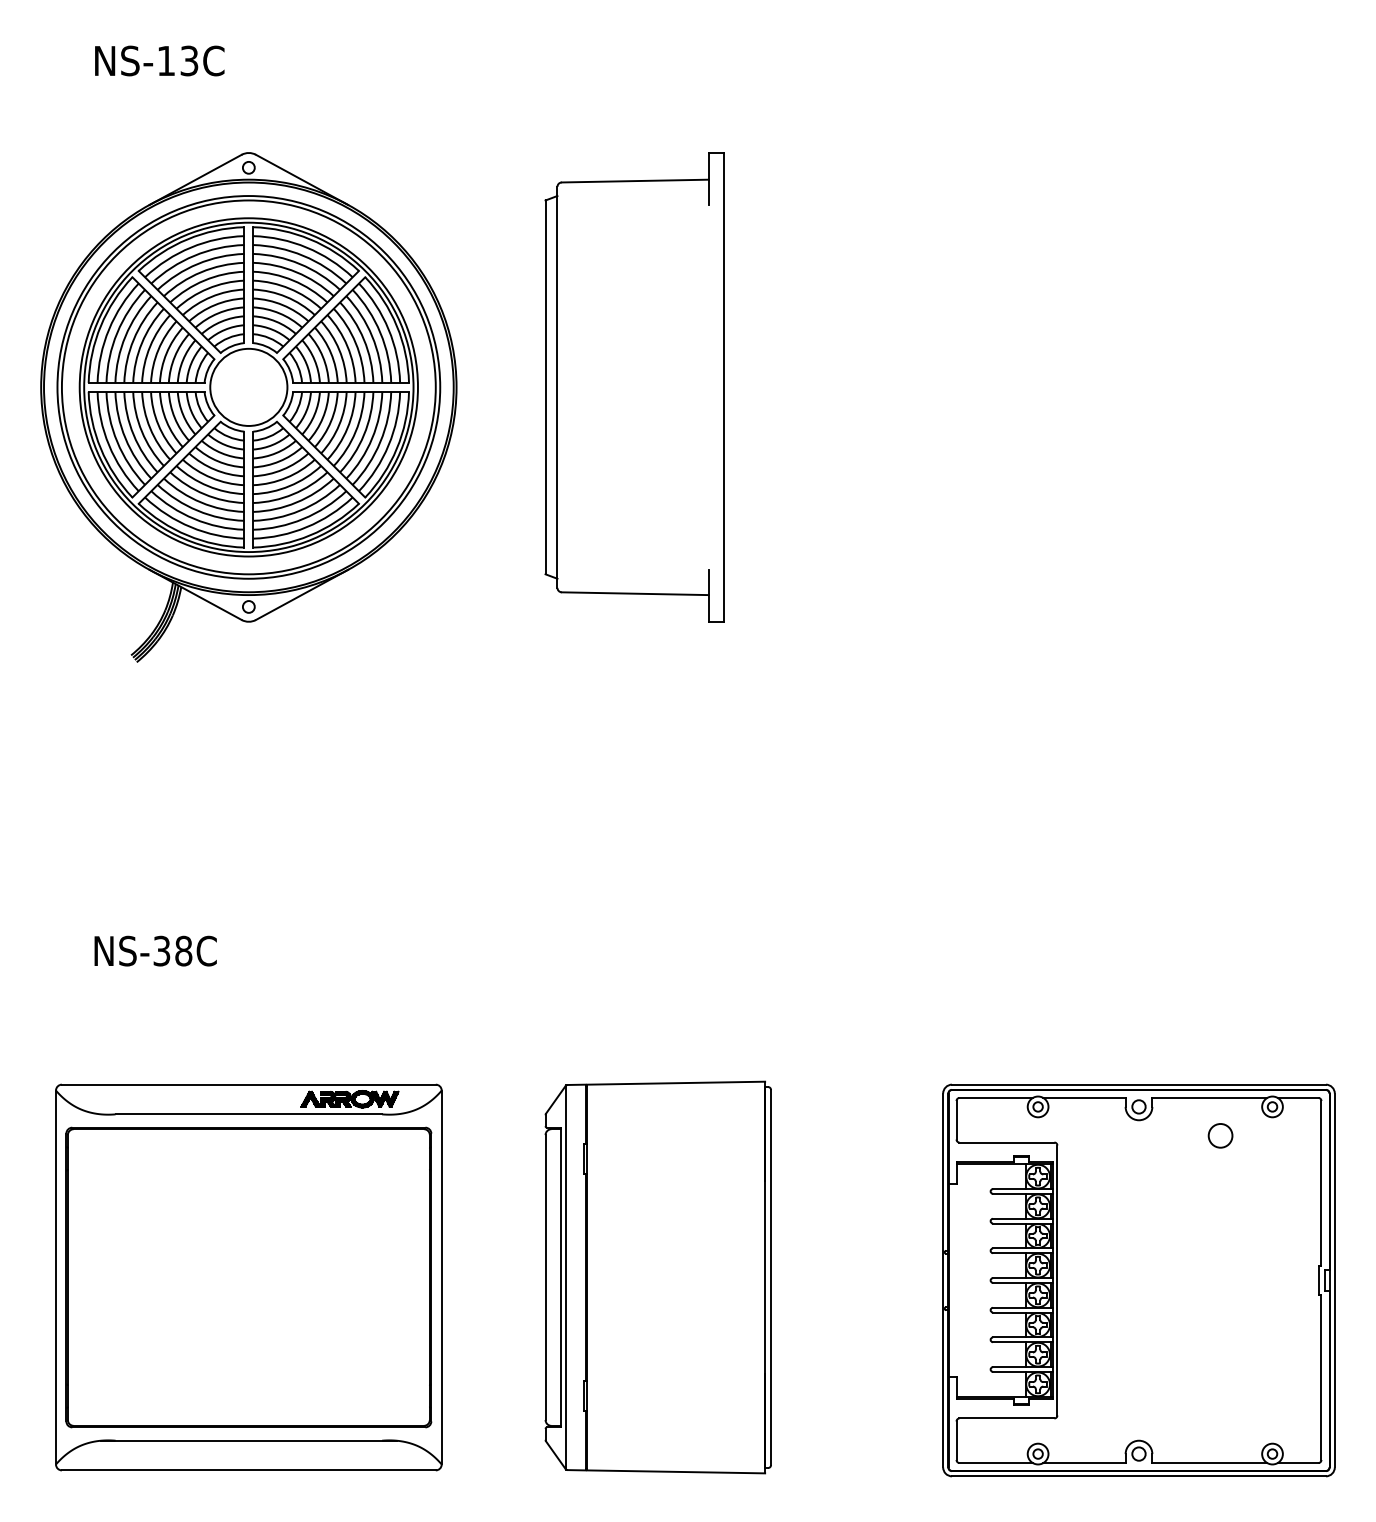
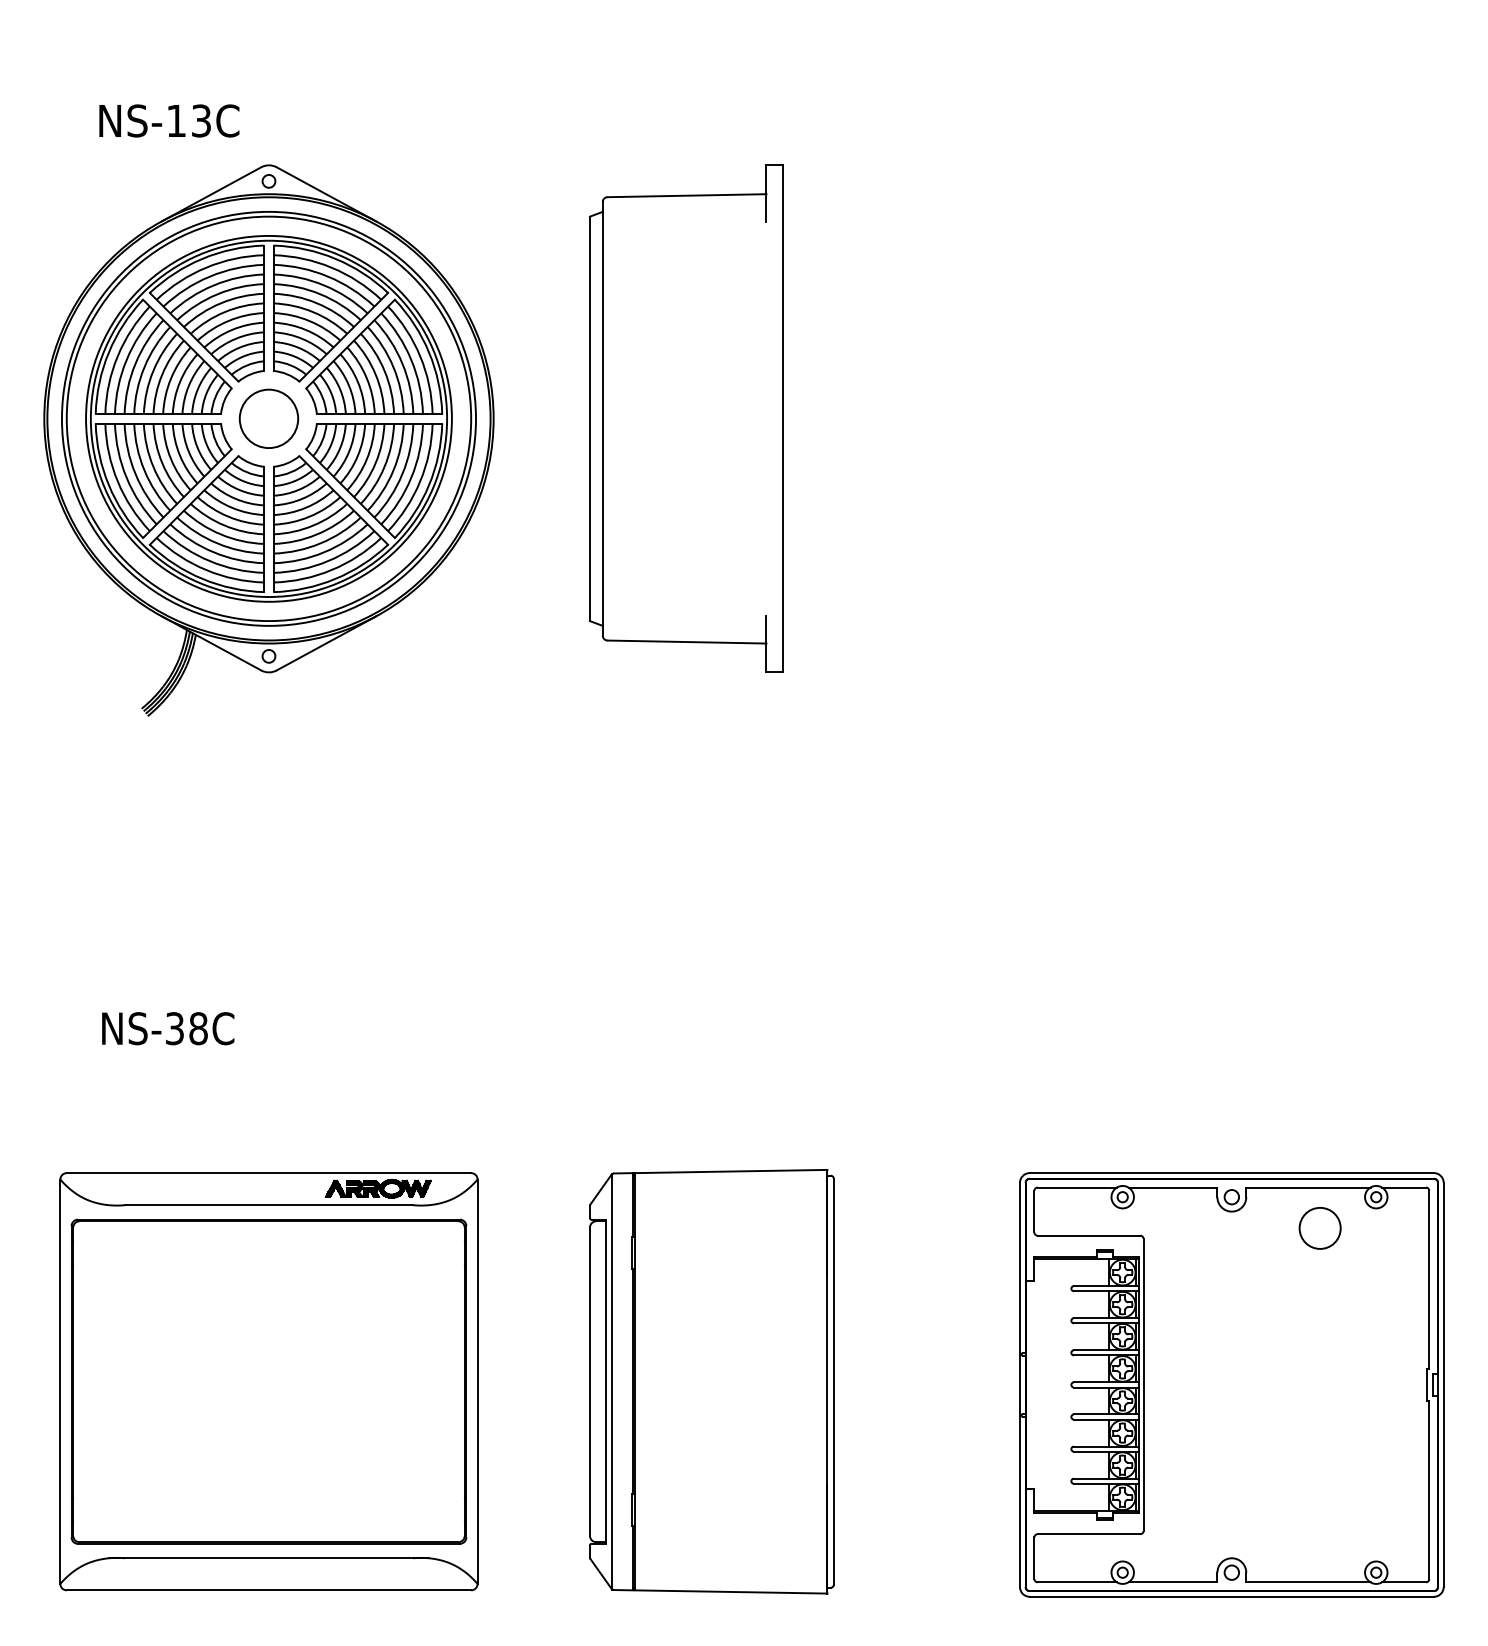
text: (159, 60) -> (169, 120), moved
circle: (248, 386) -> (268, 417), size x0.7
circle: (1220, 1135) -> (1320, 1228), size x1.6

